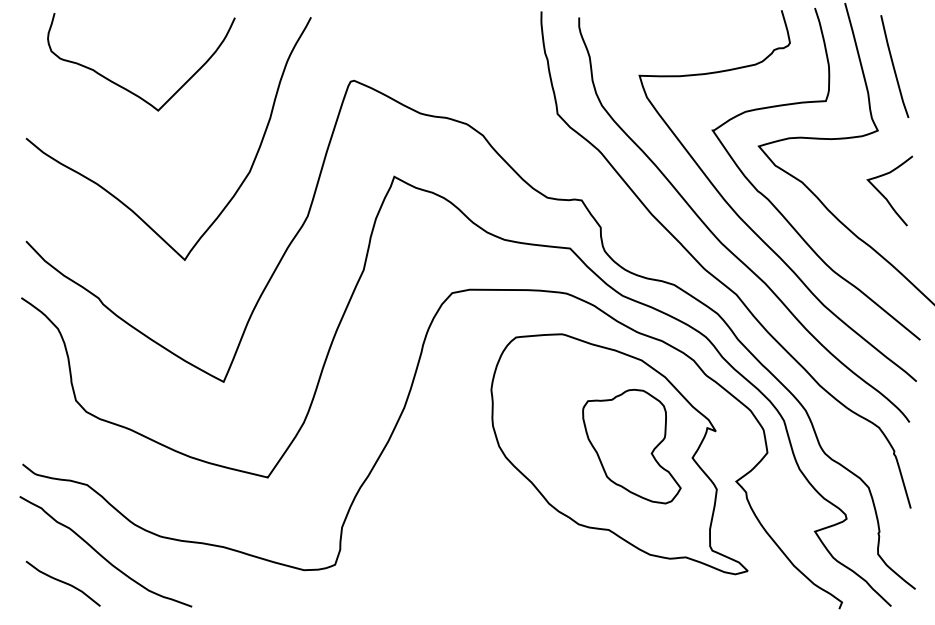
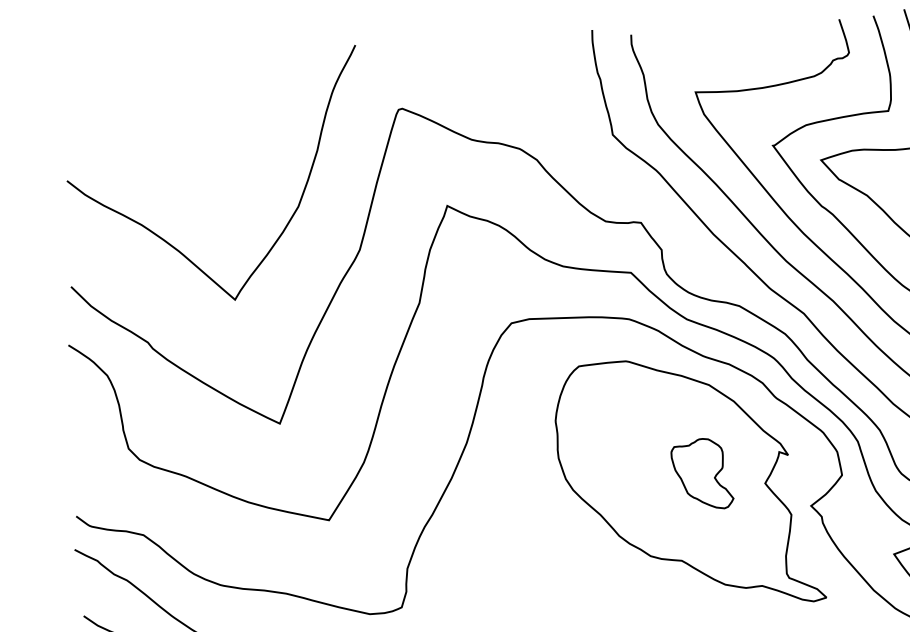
curve: (128, 89) -> (170, 126), removed
part: (631, 446) -> (701, 474), size x0.6

